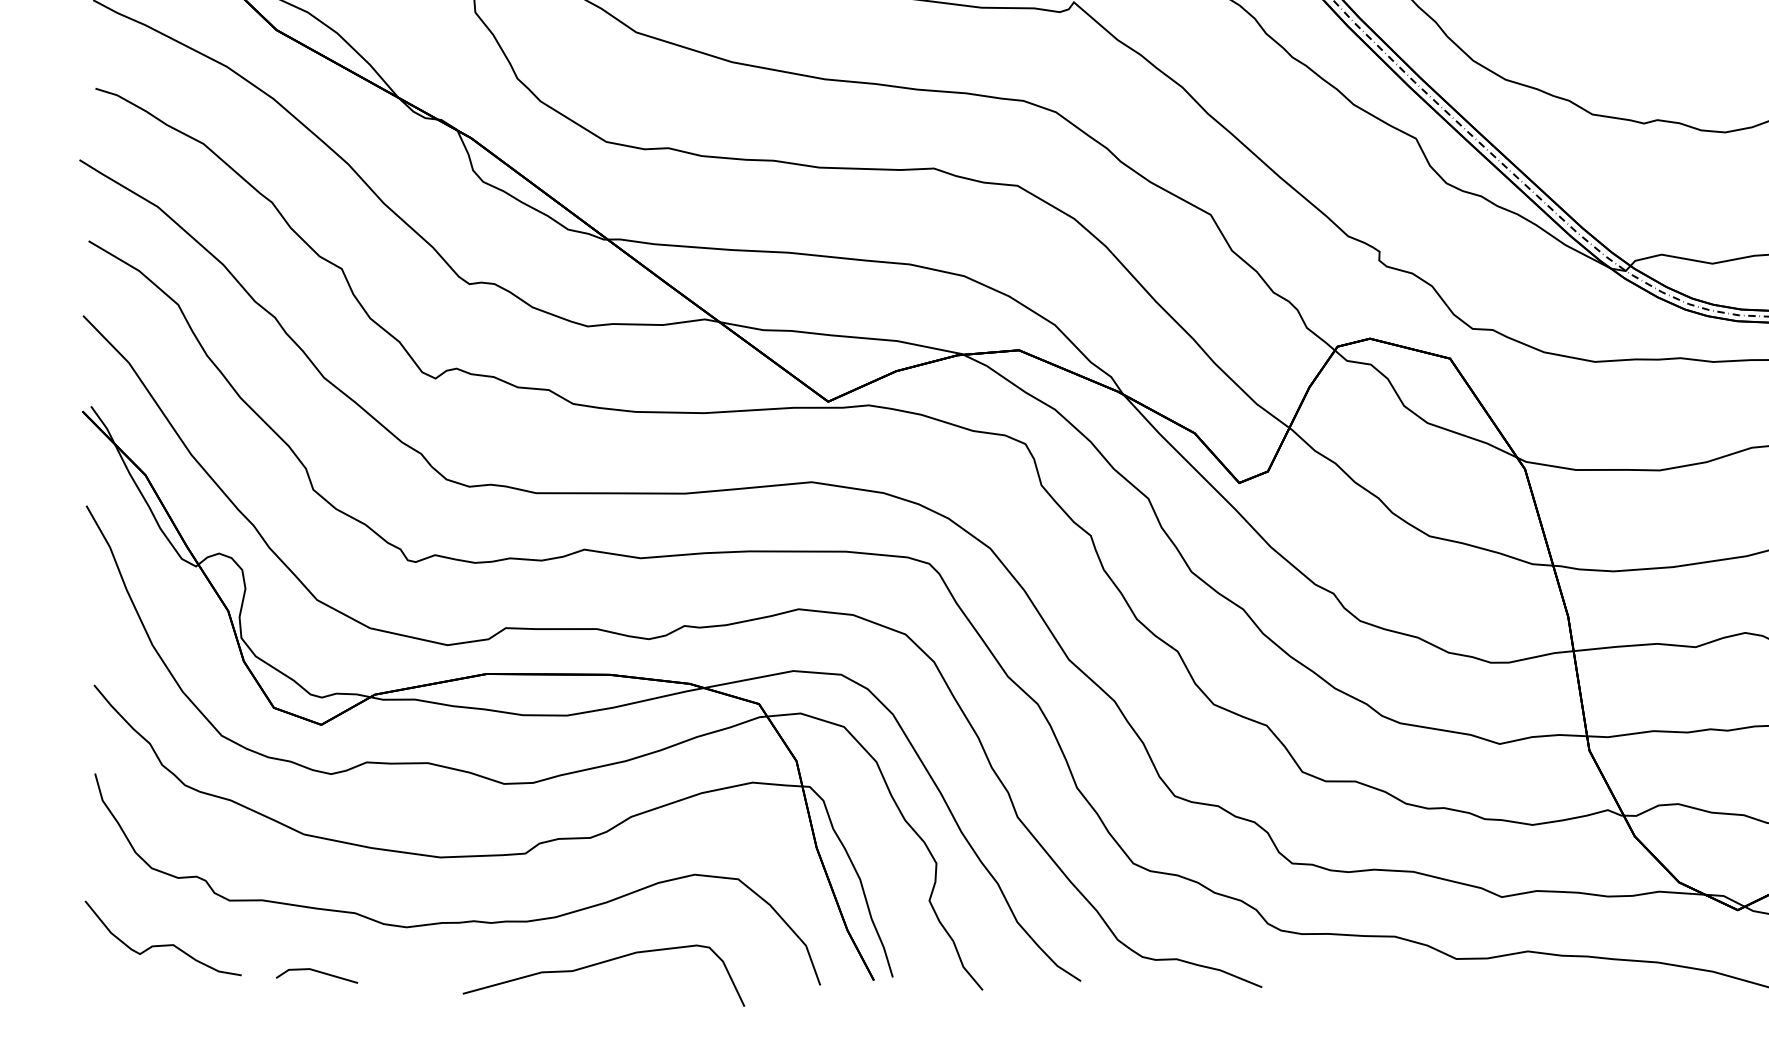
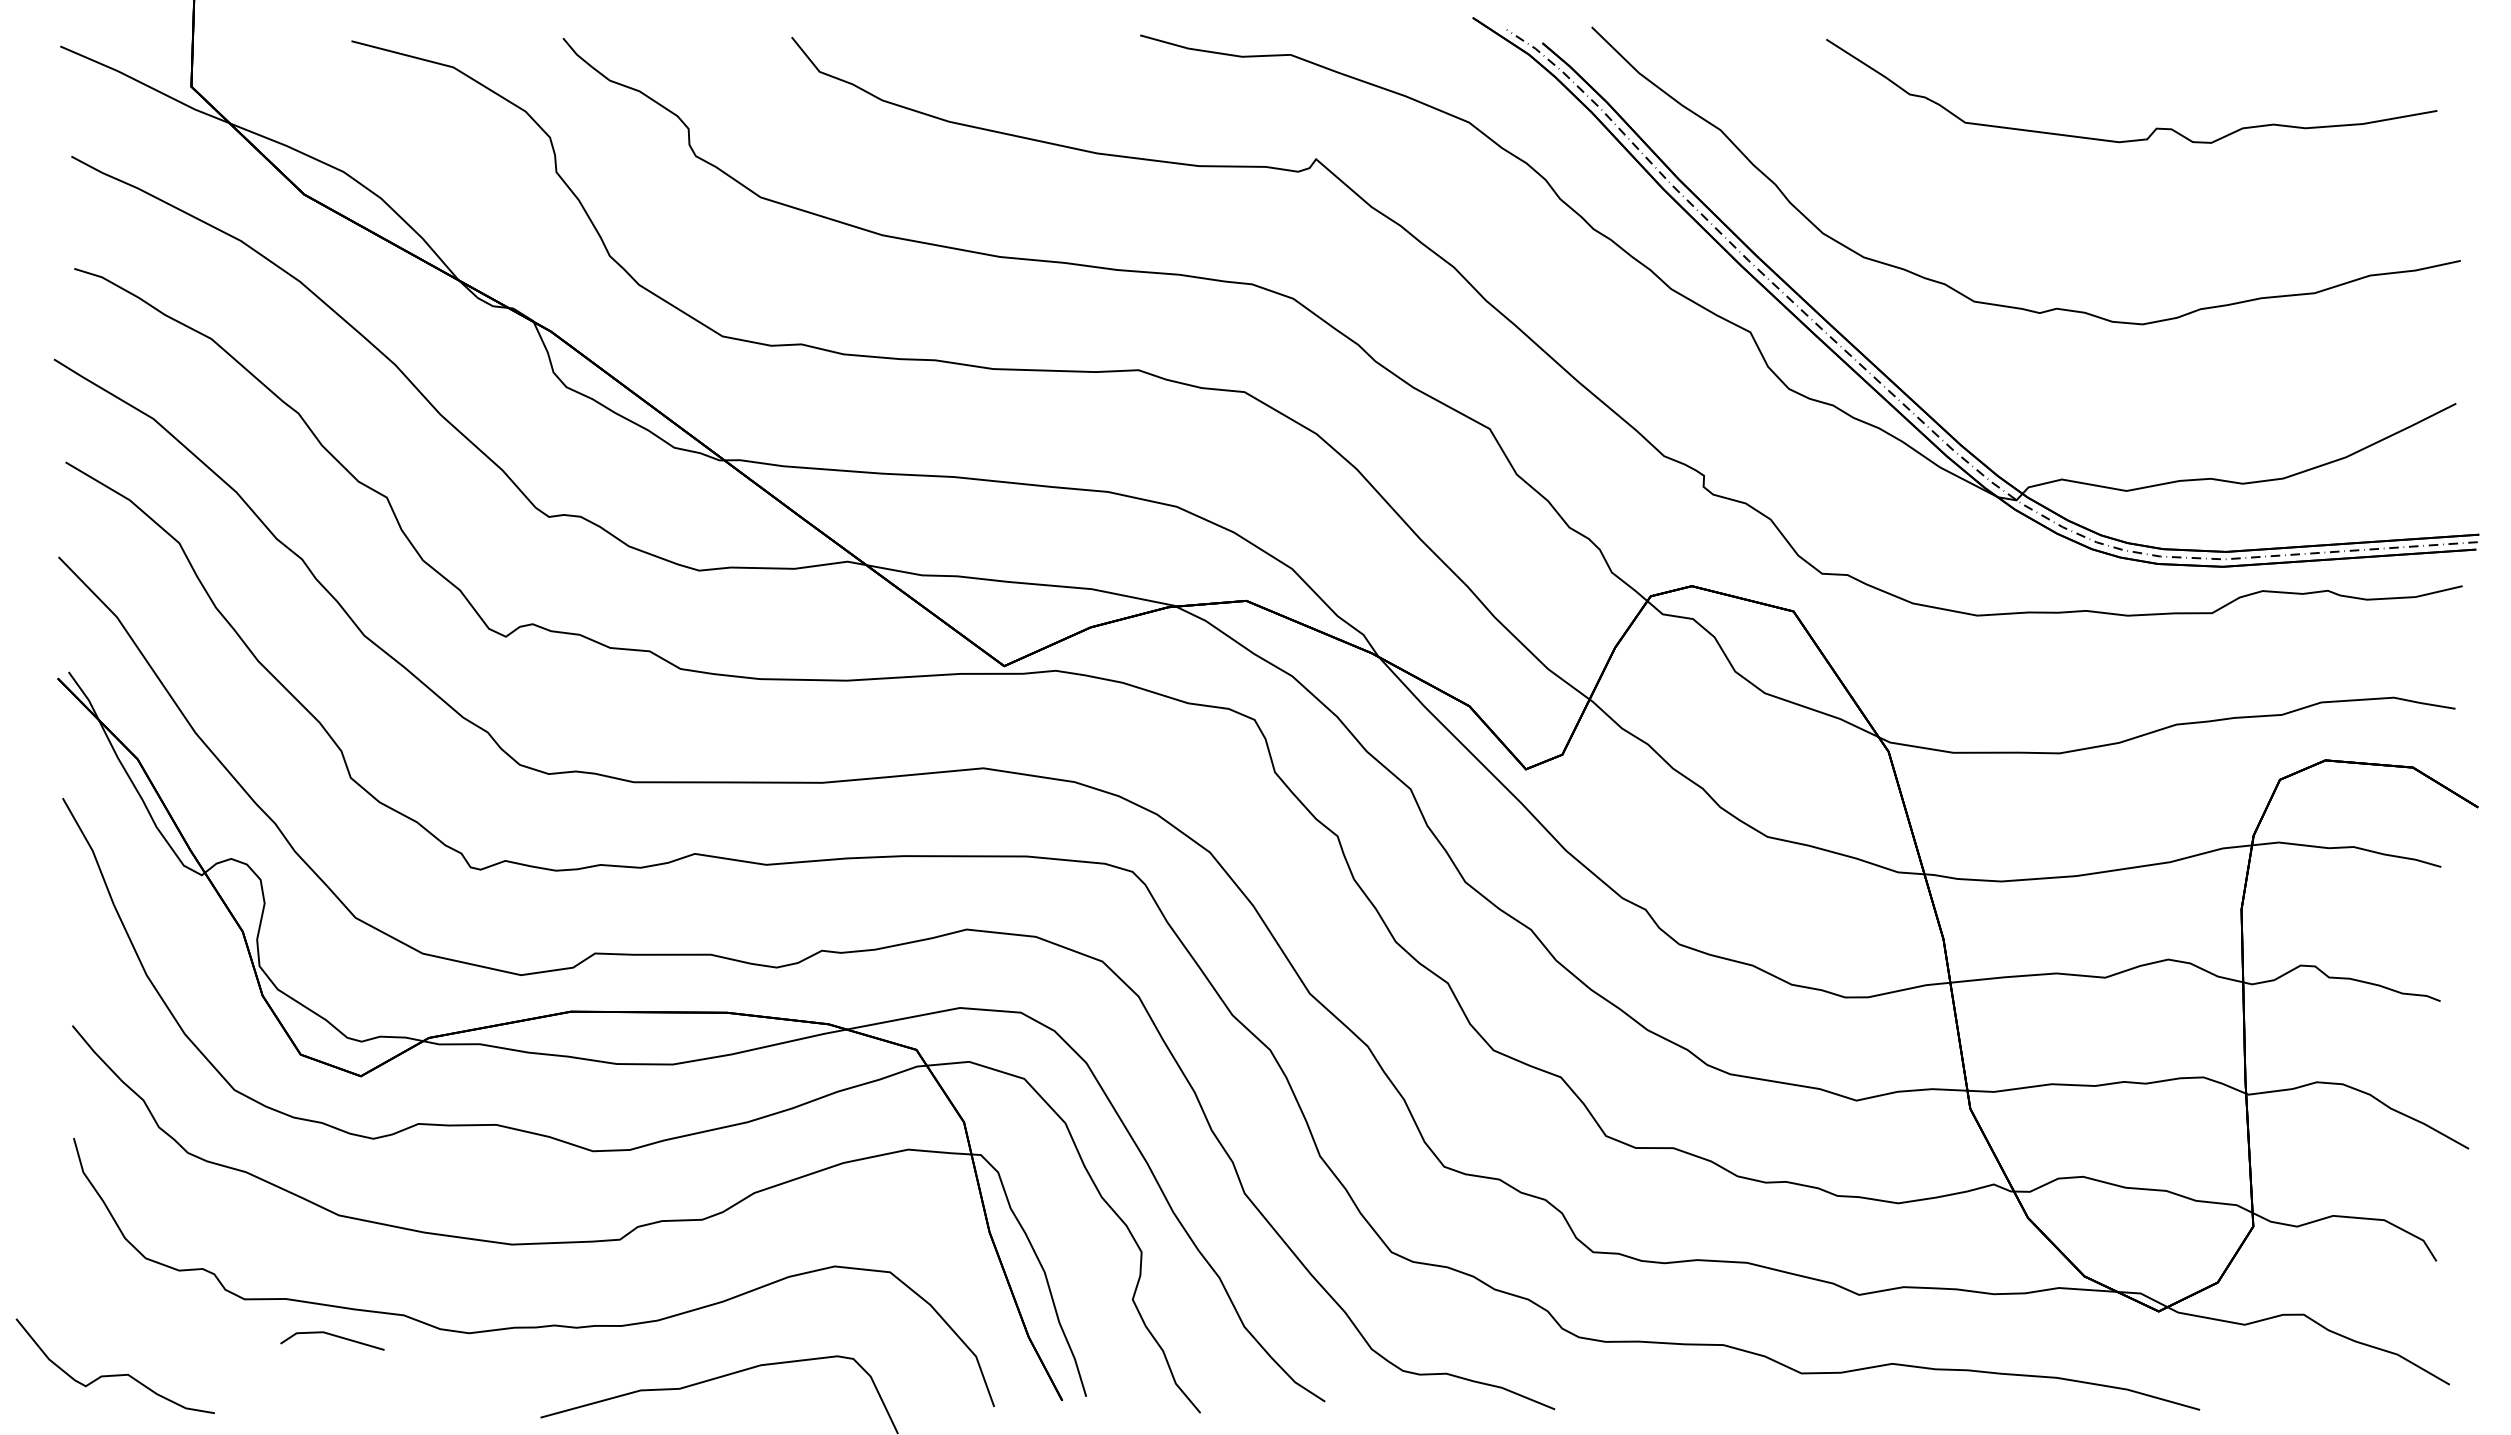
curve: (162, 944) -> (114, 1374), moved
line: (317, 972) -> (333, 1336), moved

